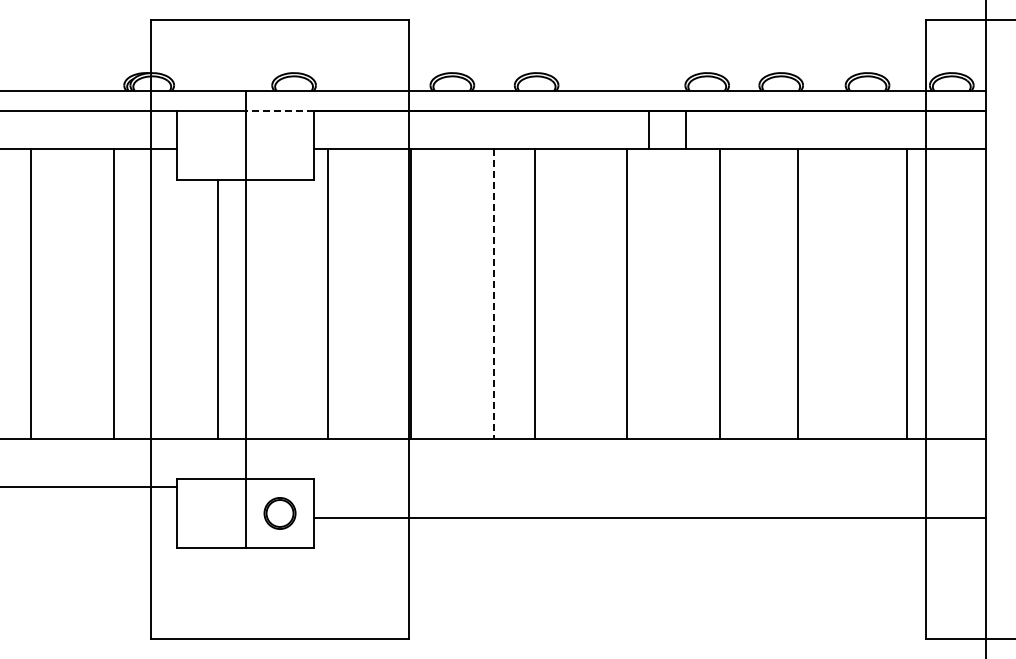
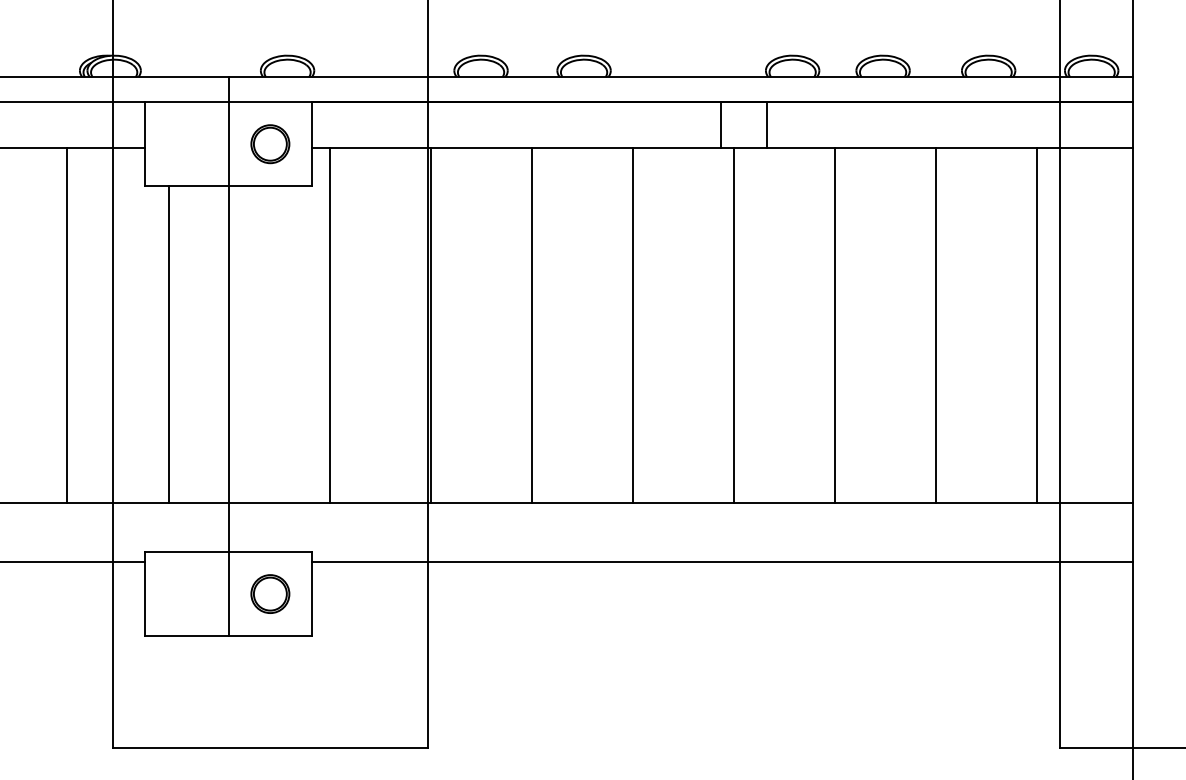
line: (279, 111) -> (269, 102), dashed -> solid
part: (279, 145) -> (269, 144), added
line: (535, 293) -> (632, 325), moved
line: (627, 293) -> (734, 325), moved
line: (719, 293) -> (834, 325), moved
line: (798, 293) -> (936, 325), moved
line: (493, 294) -> (531, 326), dashed -> solid
line: (217, 309) -> (168, 344), moved
line: (649, 518) -> (722, 562), moved

